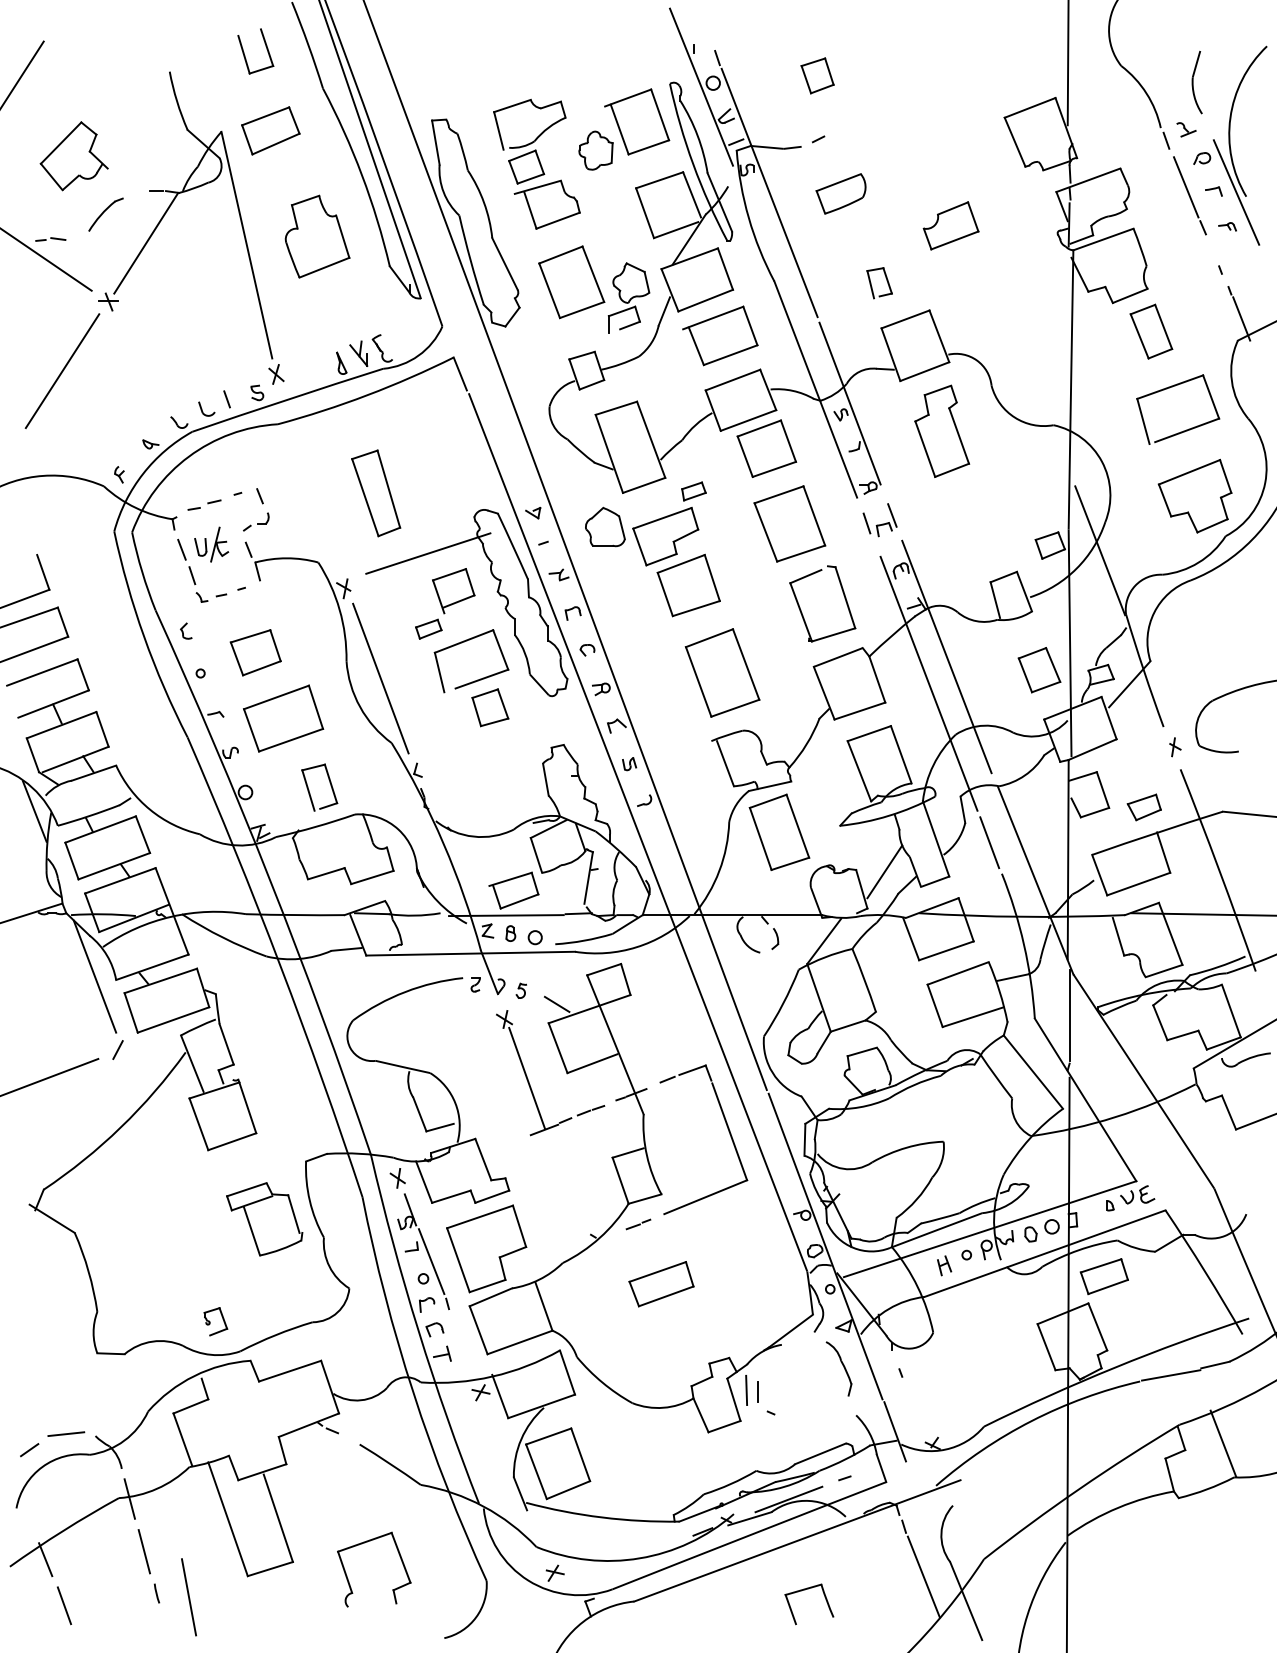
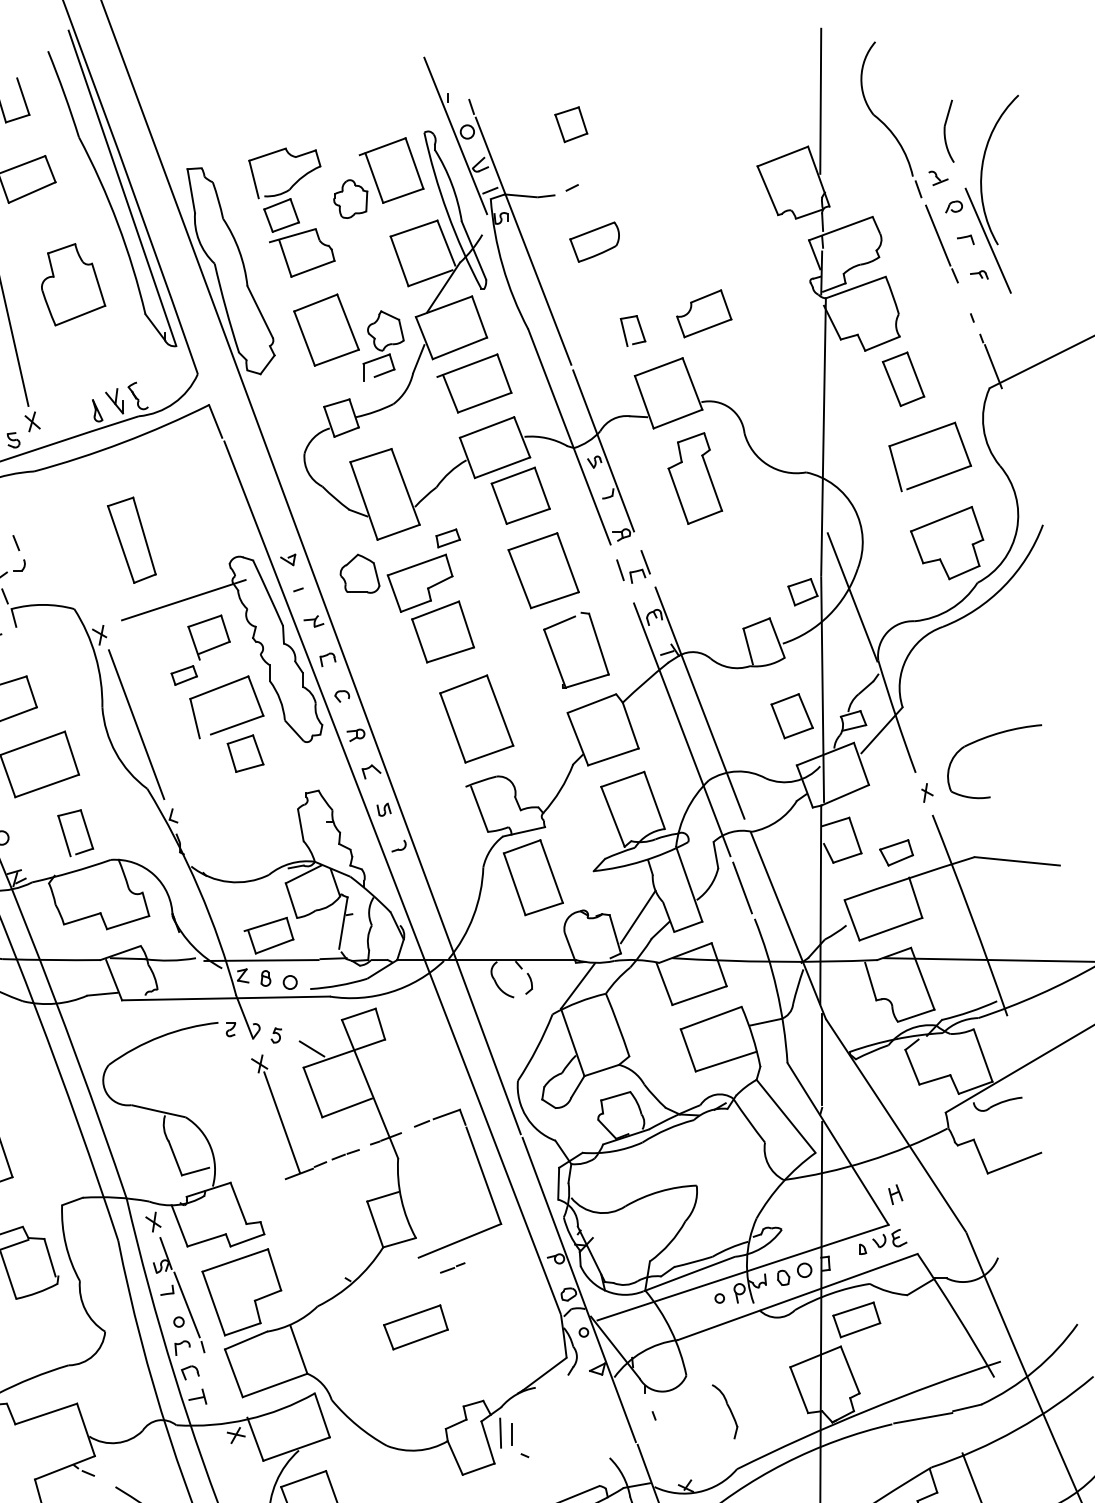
part: (950, 225) -> (703, 313), moved
line: (638, 1224) -> (452, 1268), moved
part: (944, 1265) -> (895, 1194), moved
part: (838, 1368) -> (724, 1411), moved

